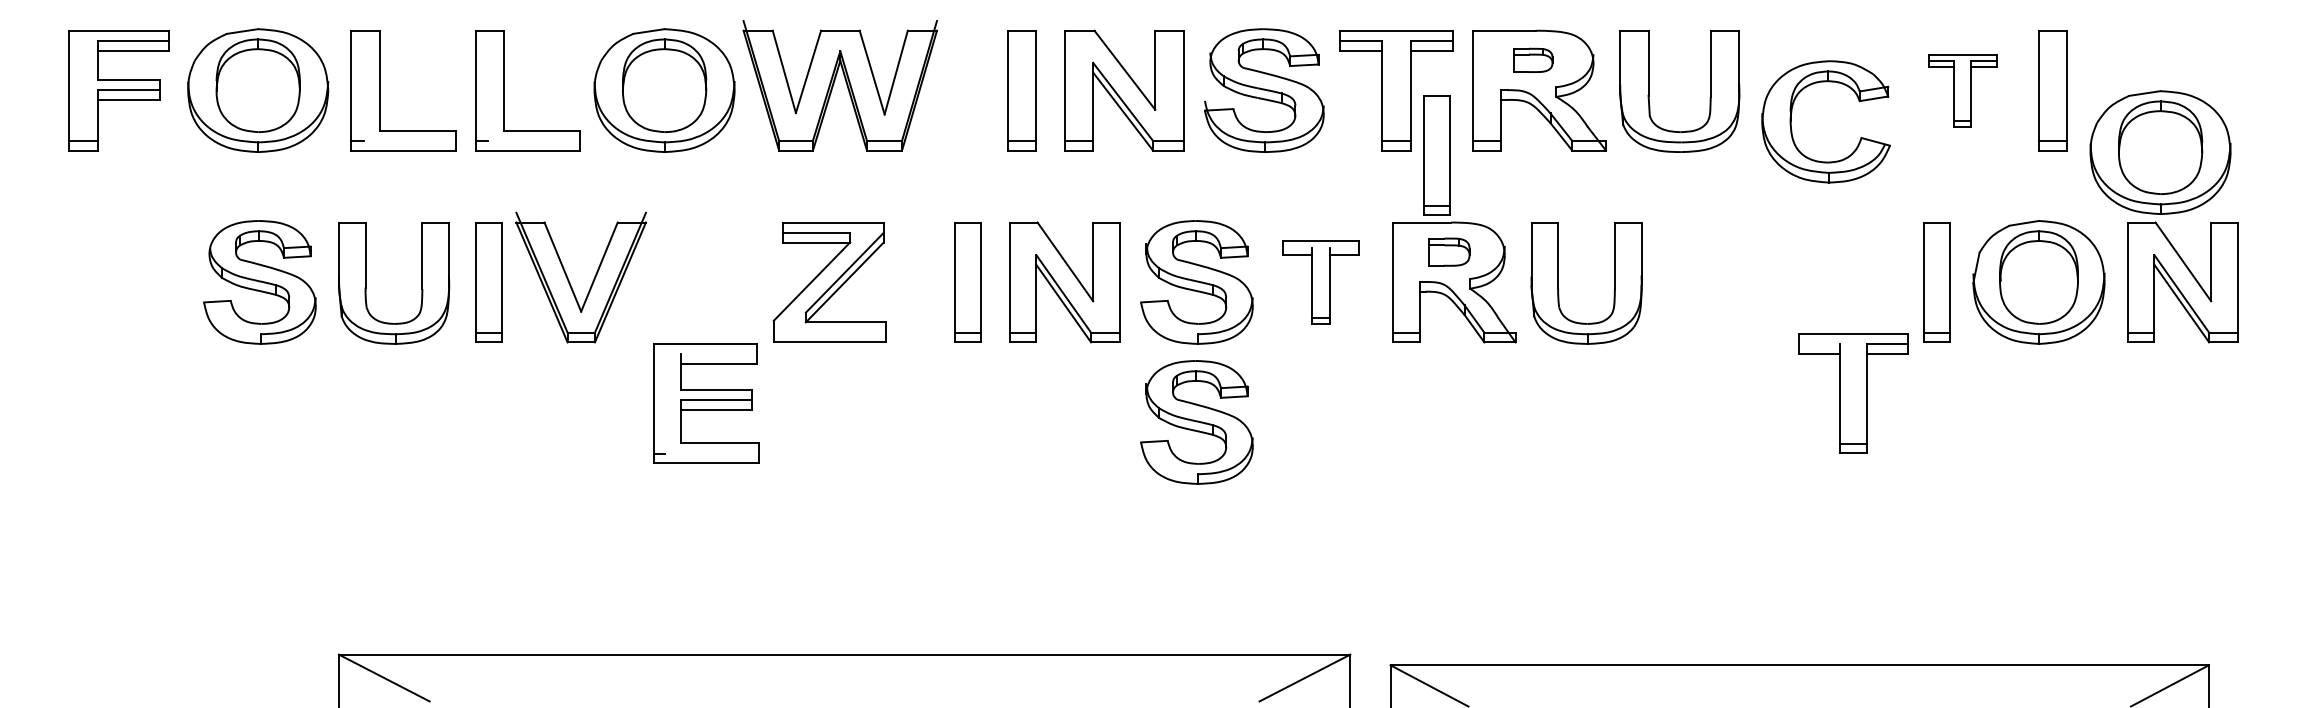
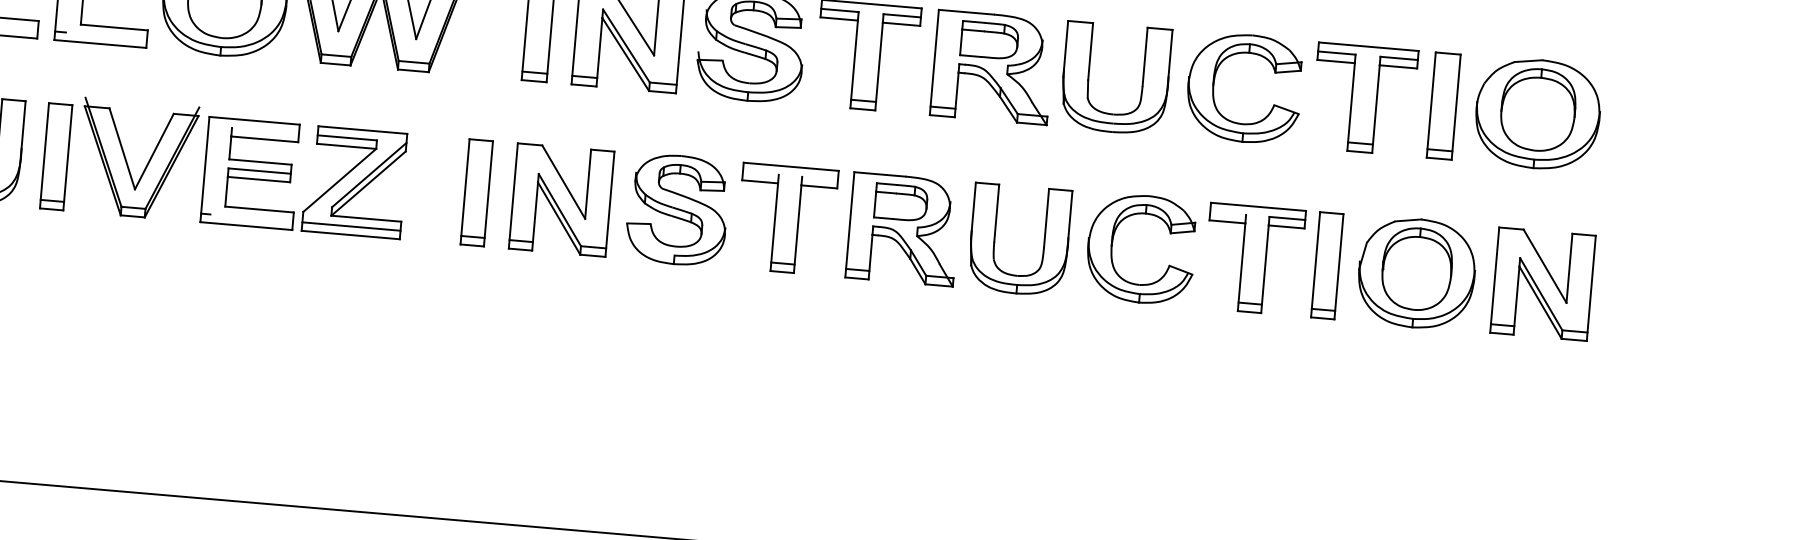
part: (1533, 60) -> (989, 40), size x1.67
part: (1962, 90) -> (1364, 99), size x1.67
part: (1791, 121) -> (1214, 85), moved
part: (2160, 152) -> (1537, 114), moved
part: (1436, 155) -> (897, 116), removed
part: (1449, 251) -> (901, 201), size x1.43
part: (1692, 281) -> (1112, 246), added
part: (1320, 282) -> (786, 219), size x1.43
line: (829, 332) -> (351, 226), added
part: (1853, 393) -> (1253, 259), moved
part: (706, 403) -> (250, 173), moved
part: (1196, 422) -> (666, 332), removed

